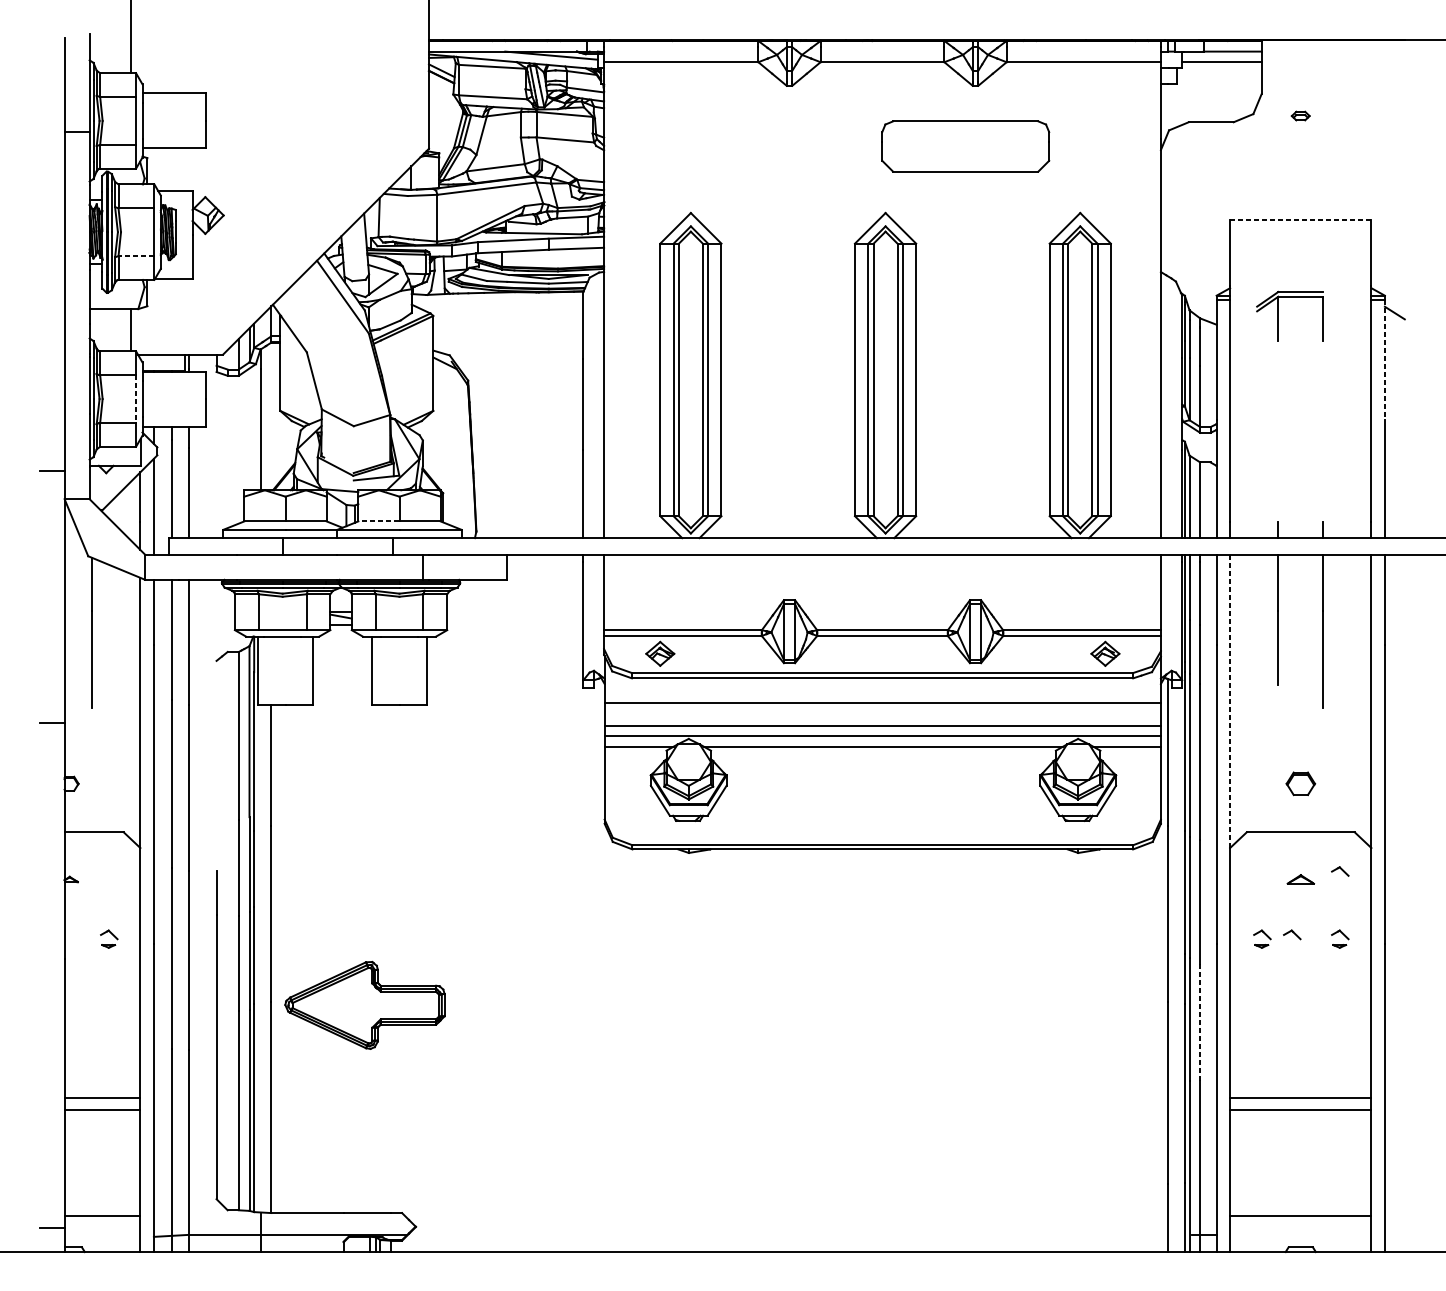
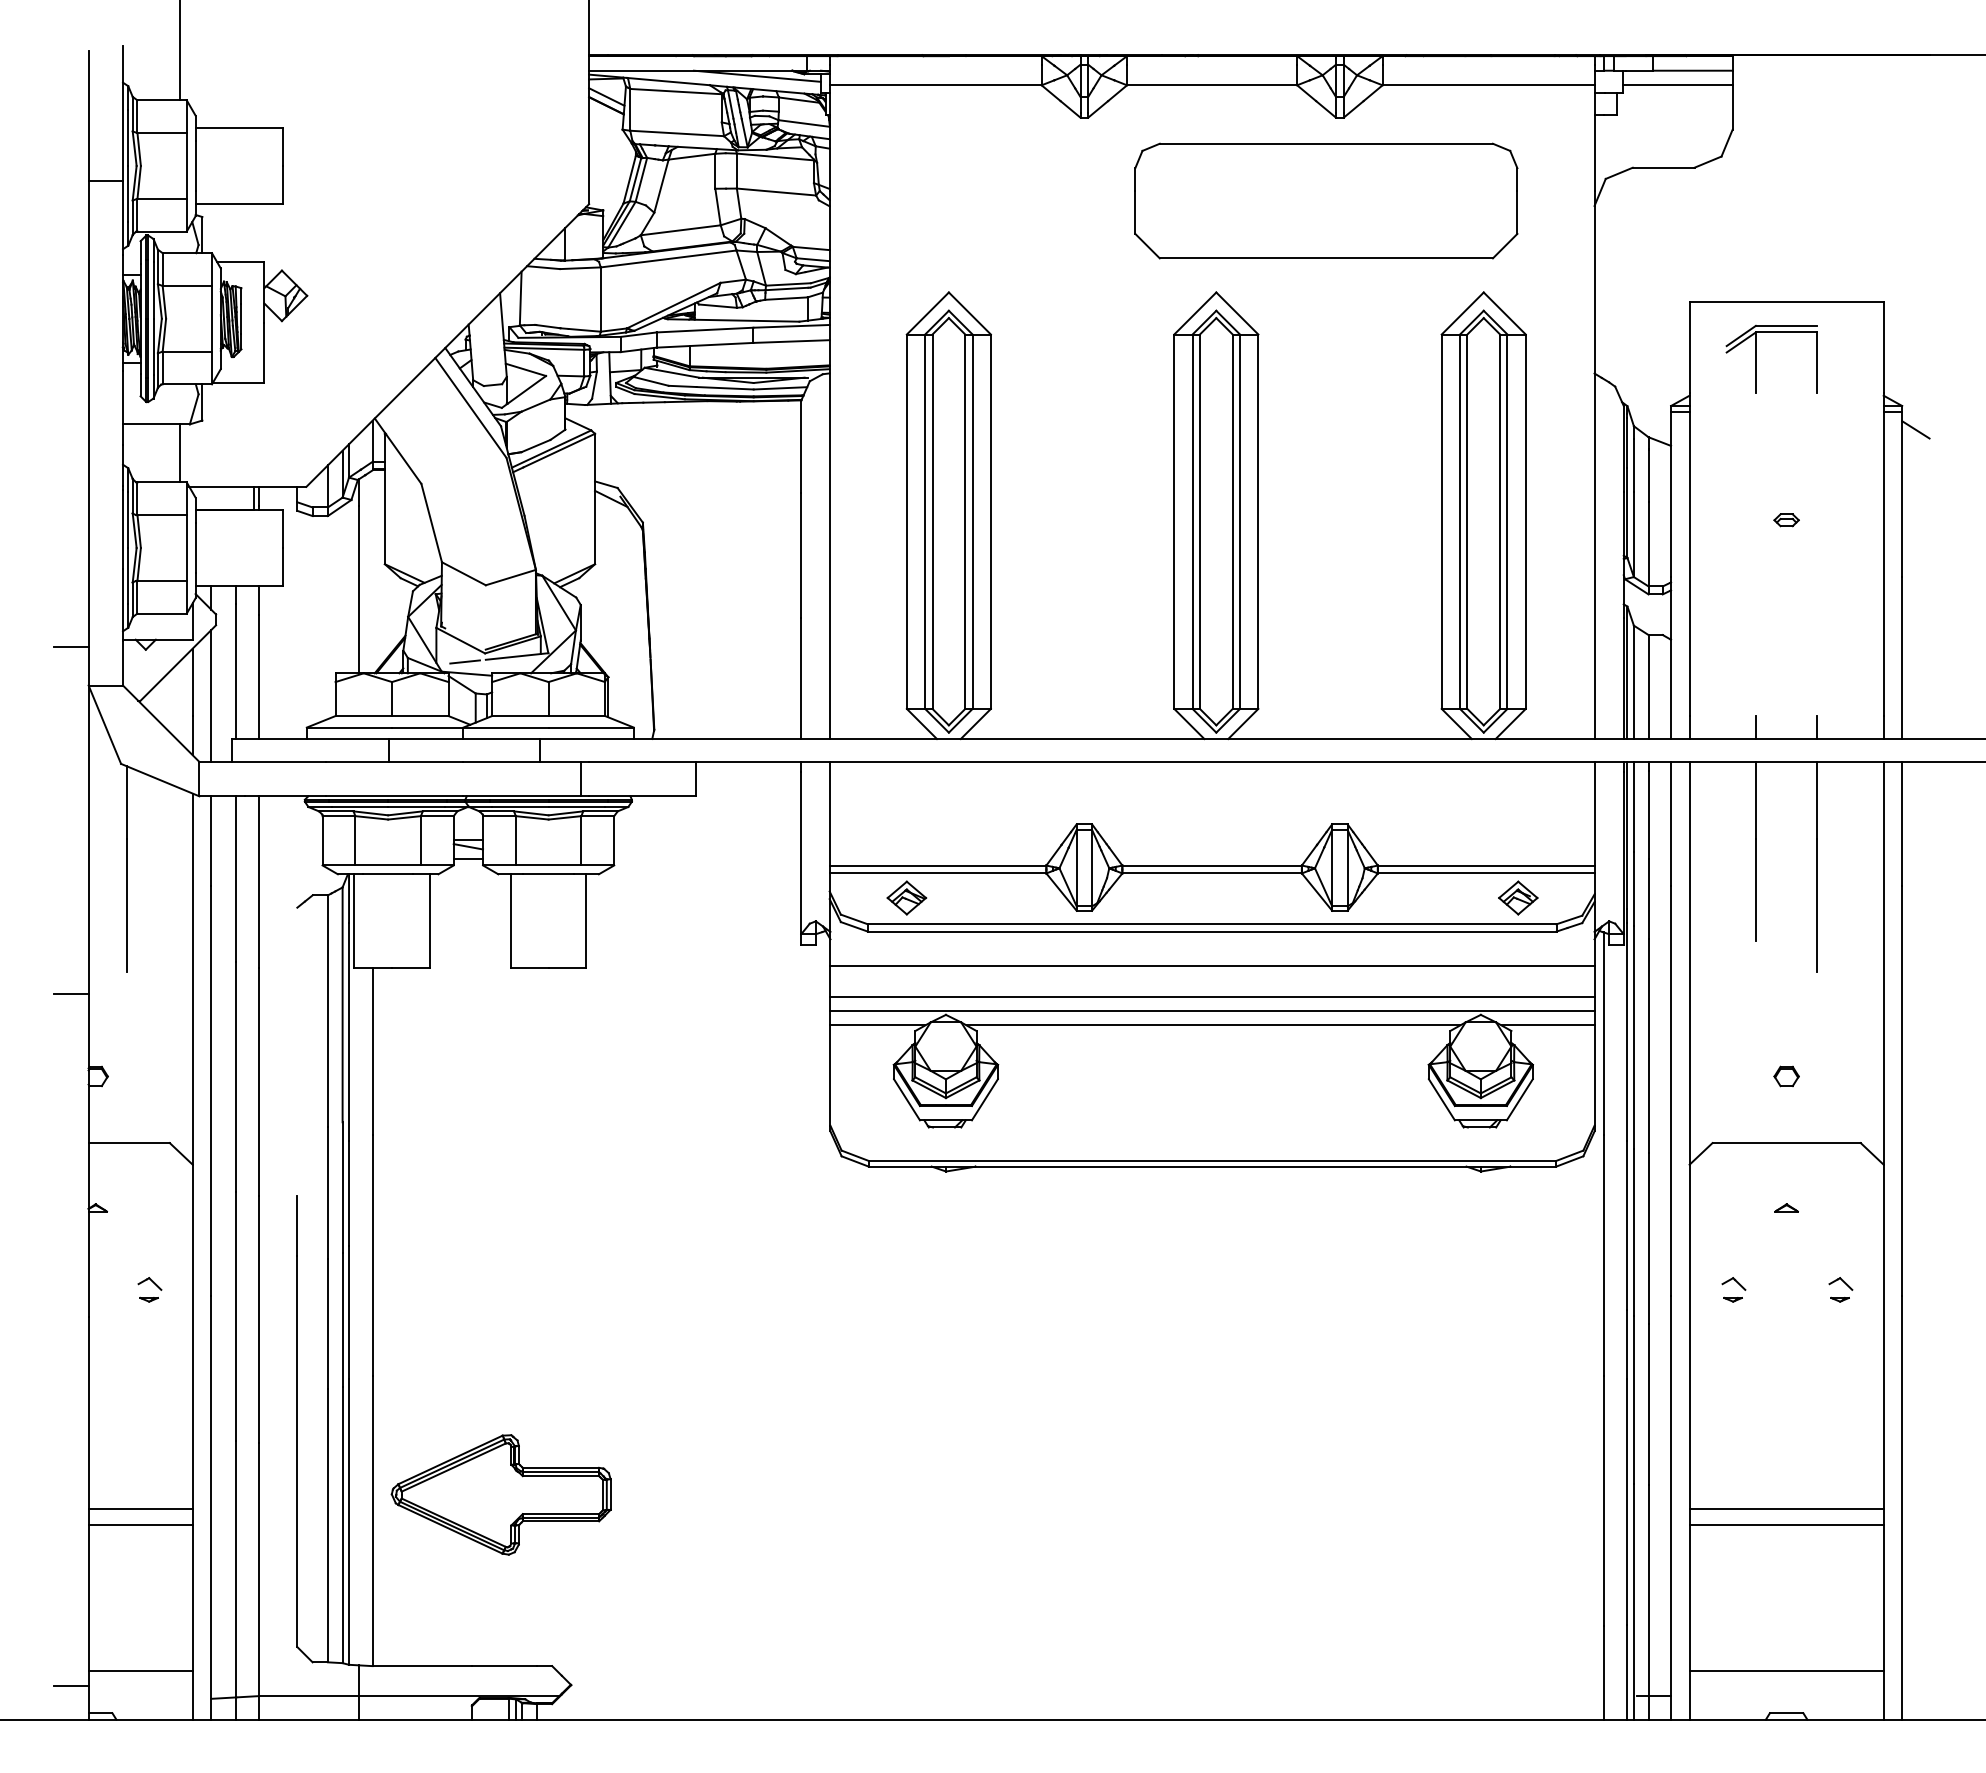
part: (1300, 116) -> (1786, 520), moved
part: (965, 146) -> (1326, 200), size x1.67
line: (1300, 219) -> (1786, 301), dashed -> solid
line: (136, 256) -> (187, 351), dashed -> solid
part: (1278, 316) -> (1756, 359), moved
line: (1385, 360) -> (1902, 494), dashed -> solid
line: (135, 399) -> (186, 548), dashed -> solid
line: (338, 481) -> (464, 661), added
line: (378, 521) -> (519, 716), dashed -> solid
line: (1230, 701) -> (1689, 963), dashed -> solid
part: (1300, 783) -> (1786, 1076), size x0.62
part: (1339, 871) -> (1840, 1196), removed
part: (1300, 879) -> (1786, 1207), size x0.62
part: (1291, 934) -> (1774, 1283), removed
part: (364, 1005) -> (500, 1494), moved
line: (1200, 1022) -> (1648, 1404), dashed -> solid

